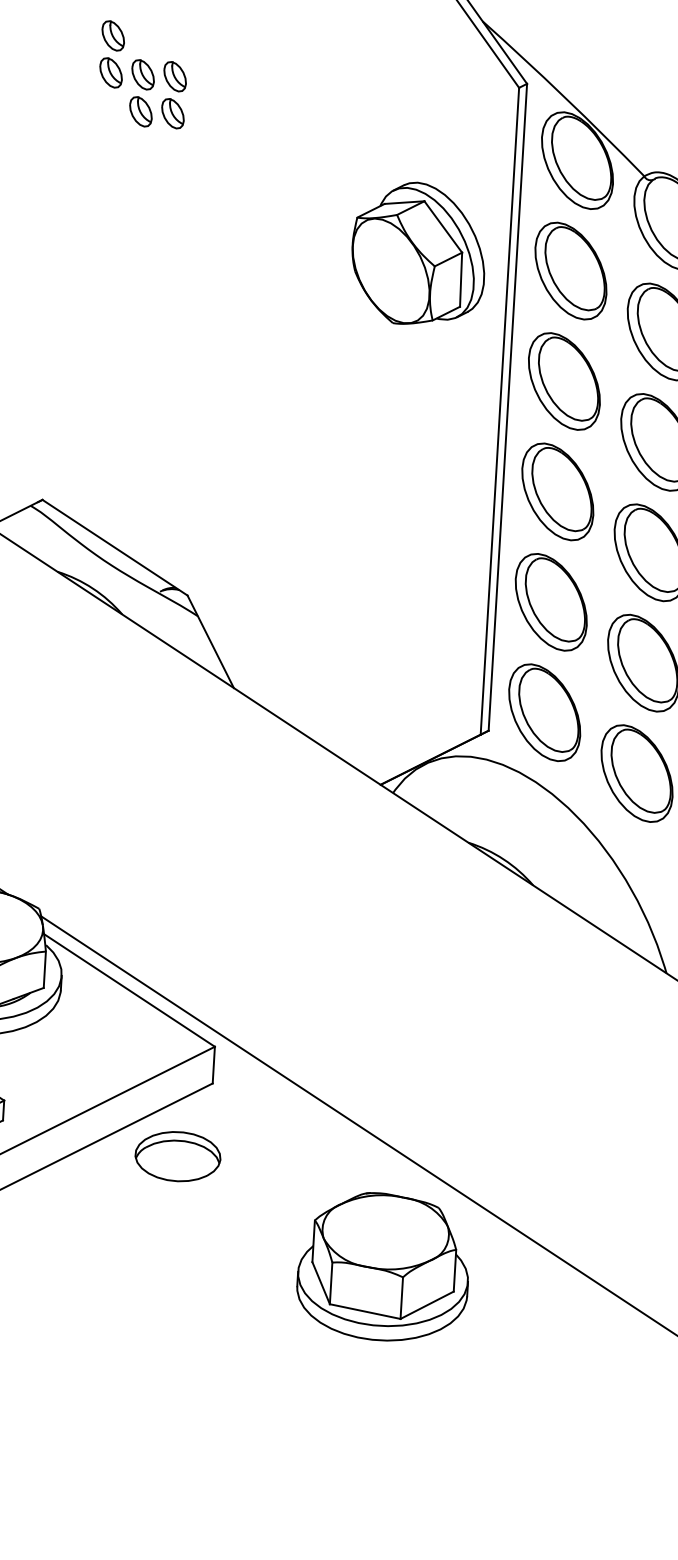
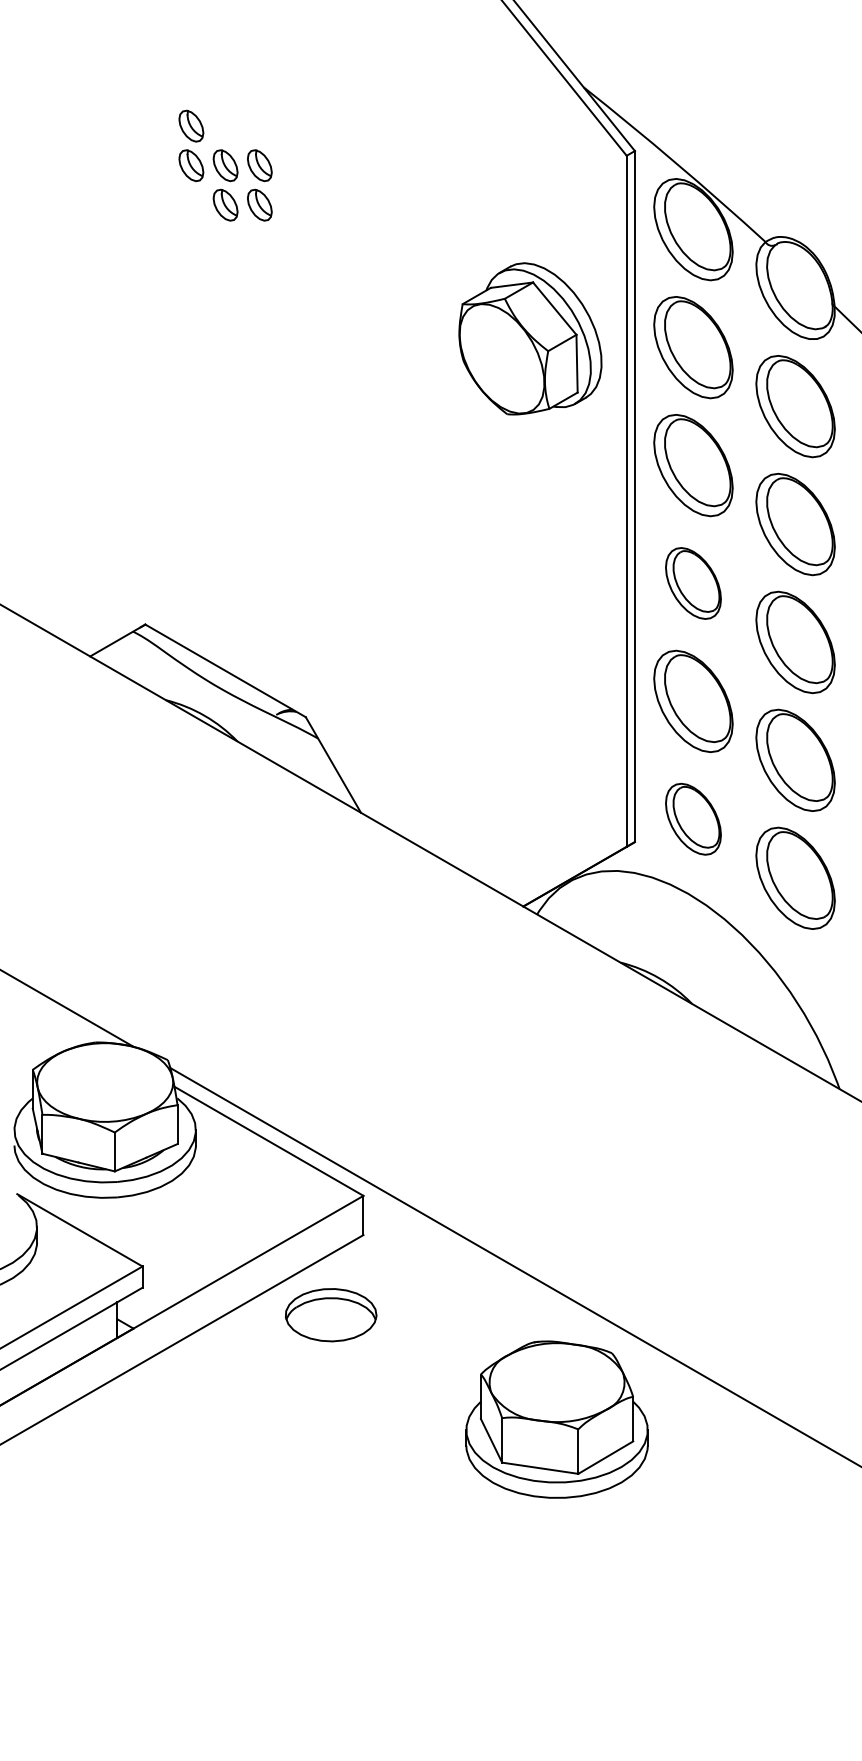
part: (557, 491) -> (693, 583), size x0.7
part: (544, 711) -> (693, 818), size x0.7

